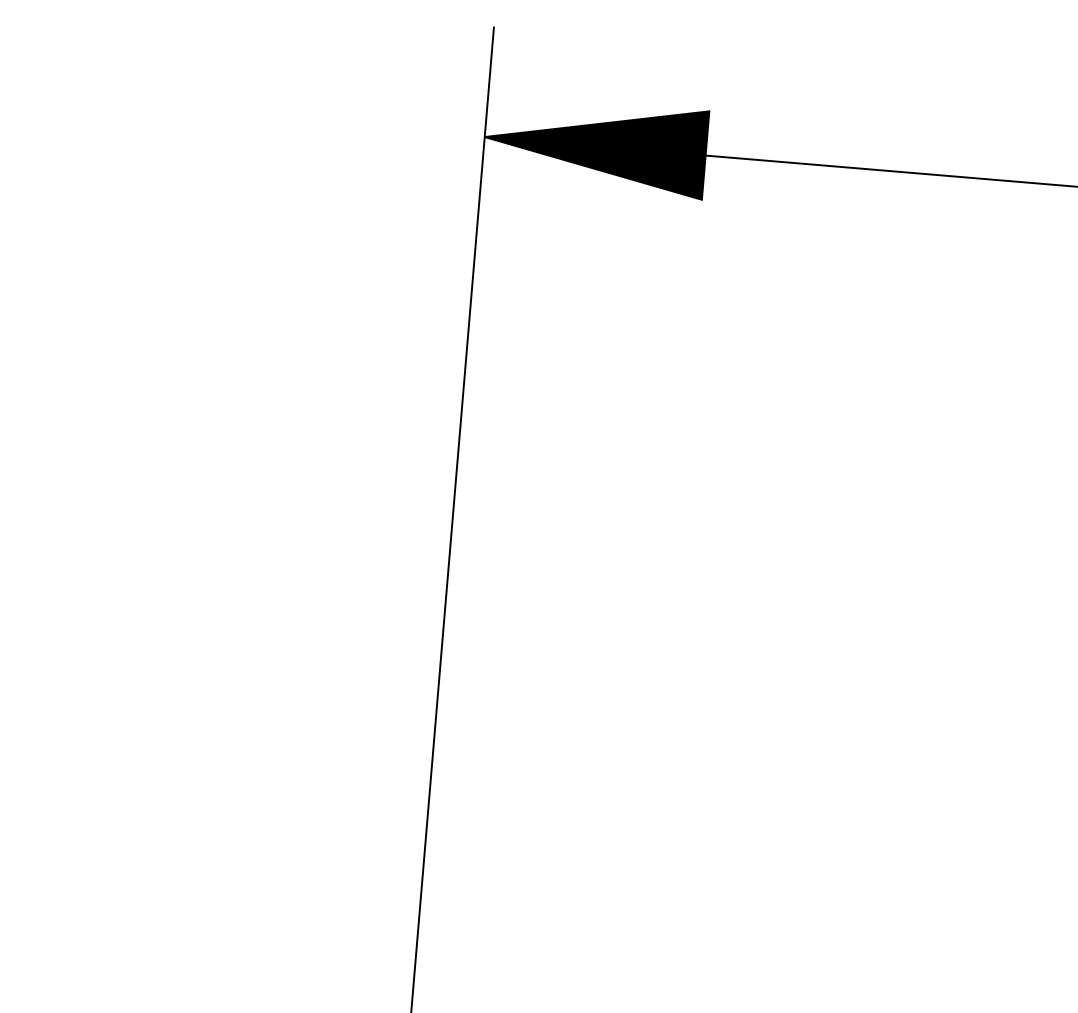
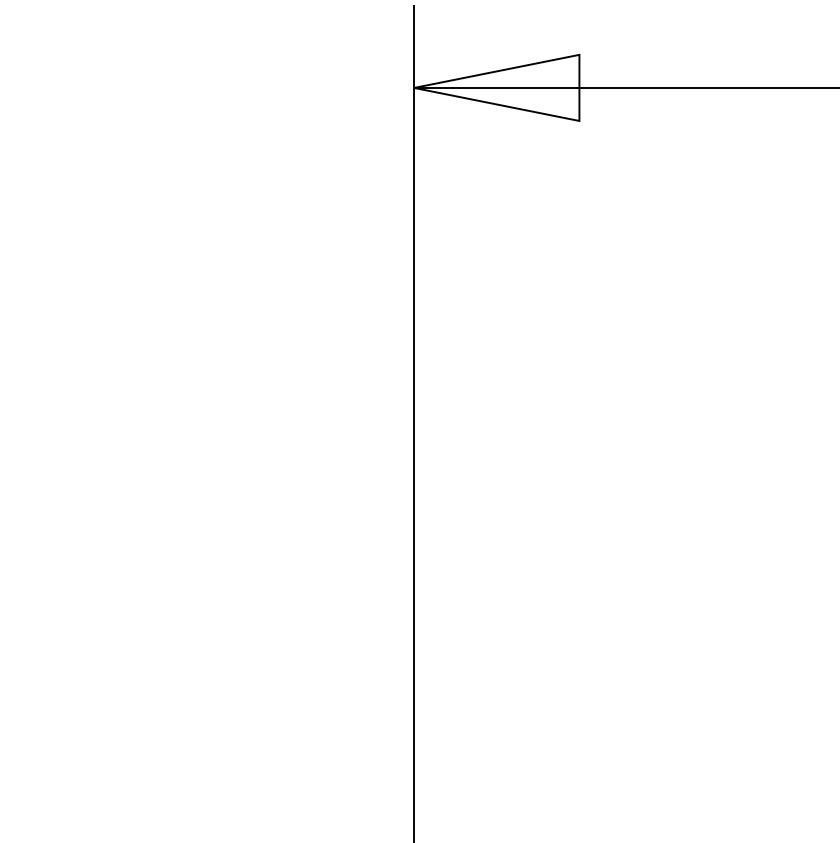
fill: (594, 145) -> (496, 87), removed

